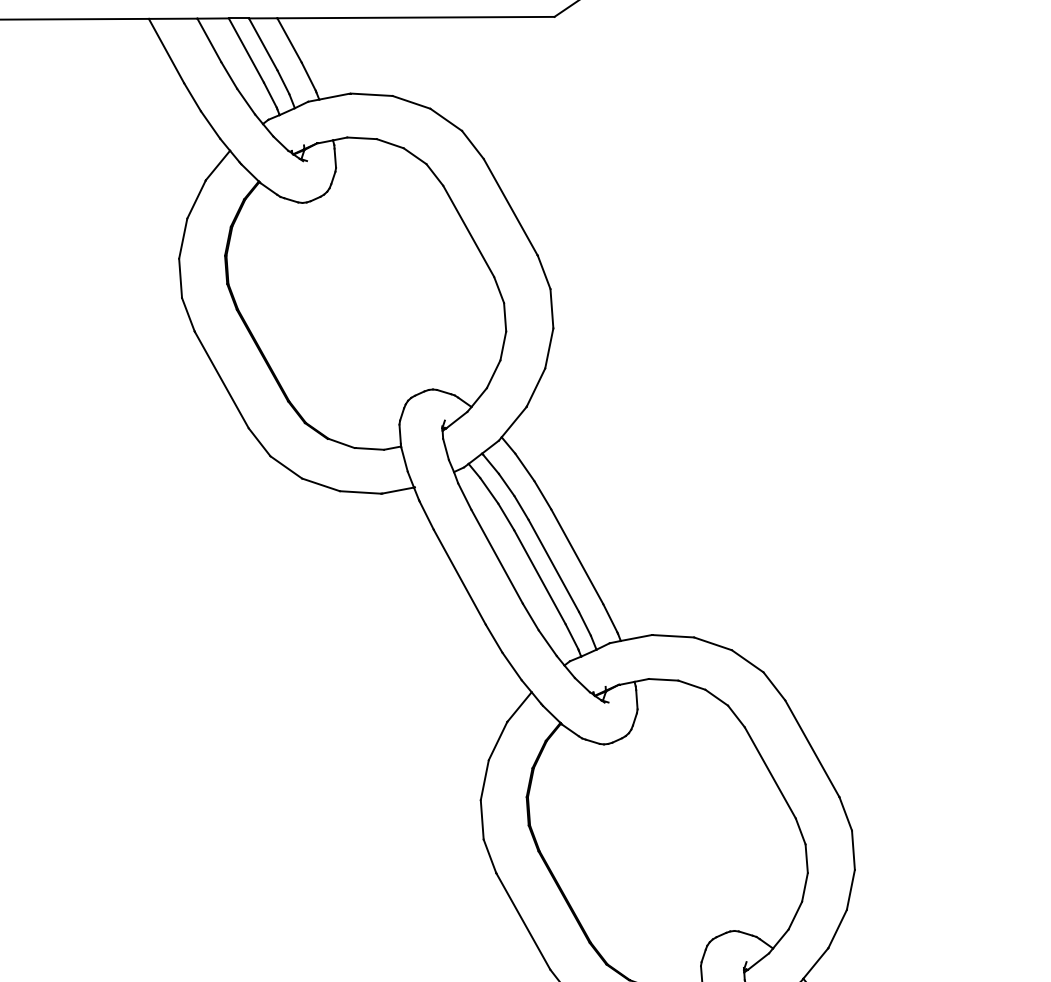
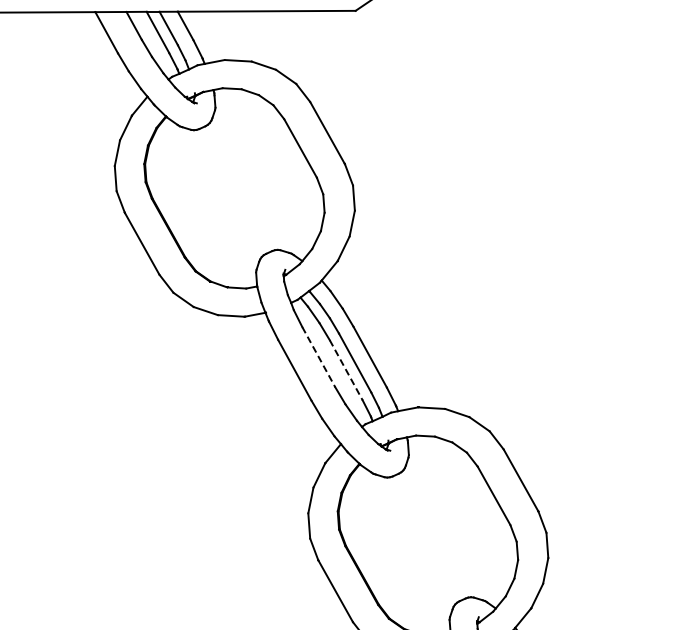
line: (498, 557) -> (319, 357), solid -> dashed
line: (540, 577) -> (346, 370), solid -> dashed

